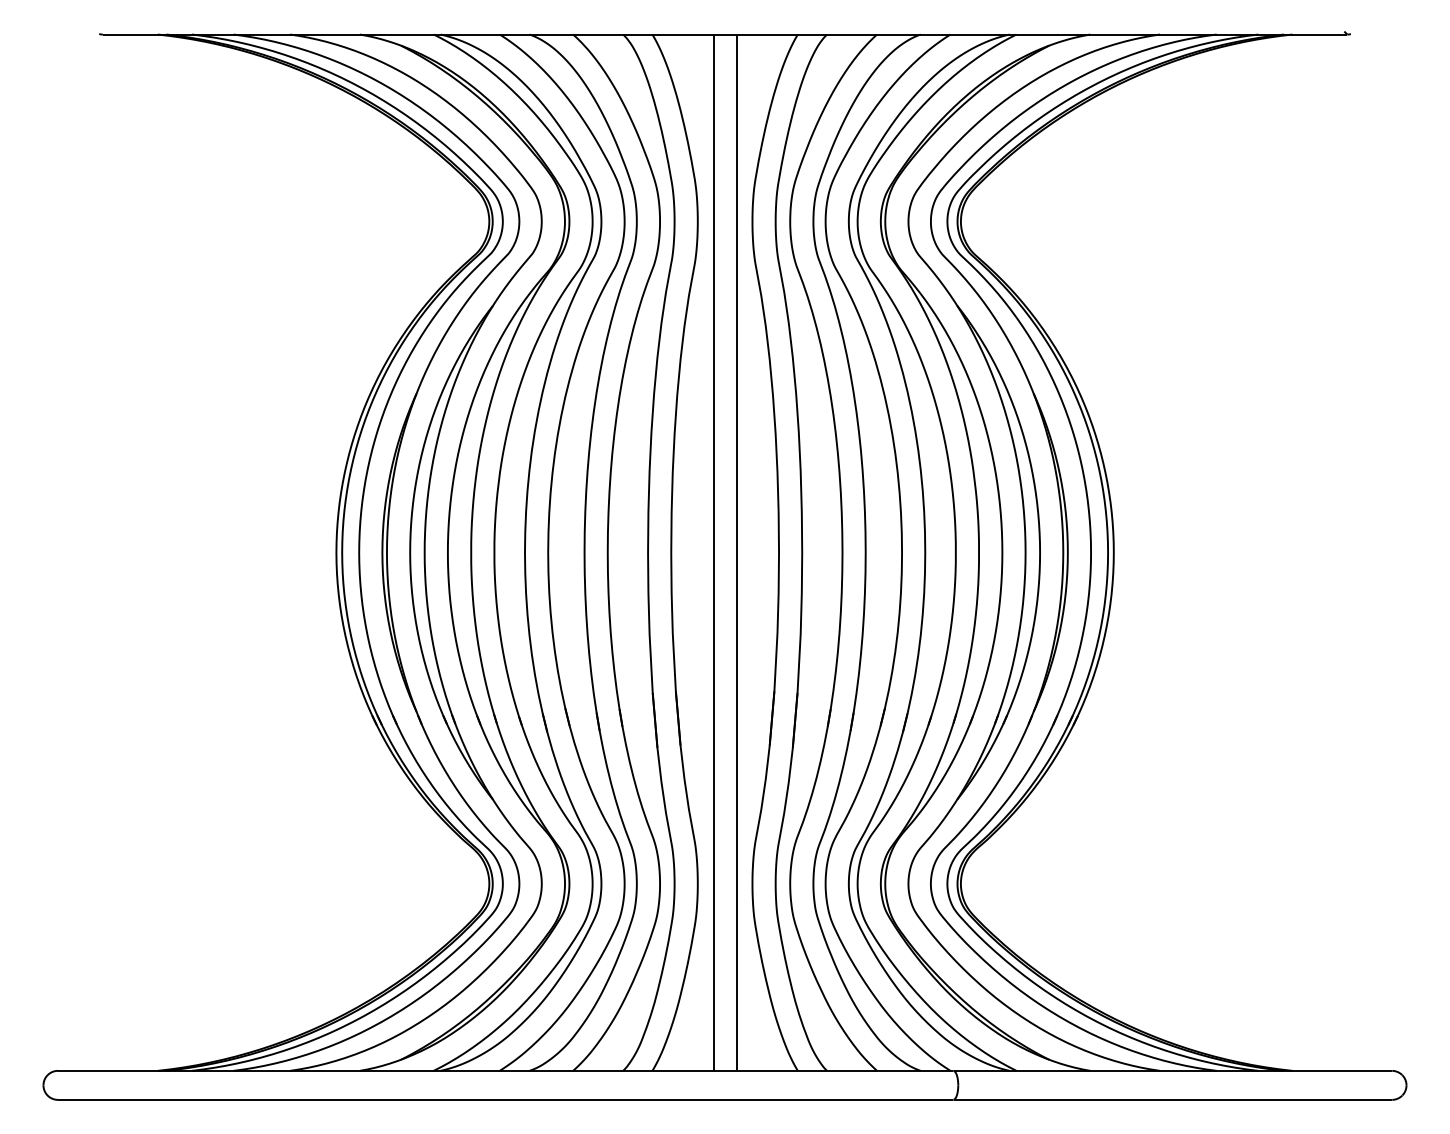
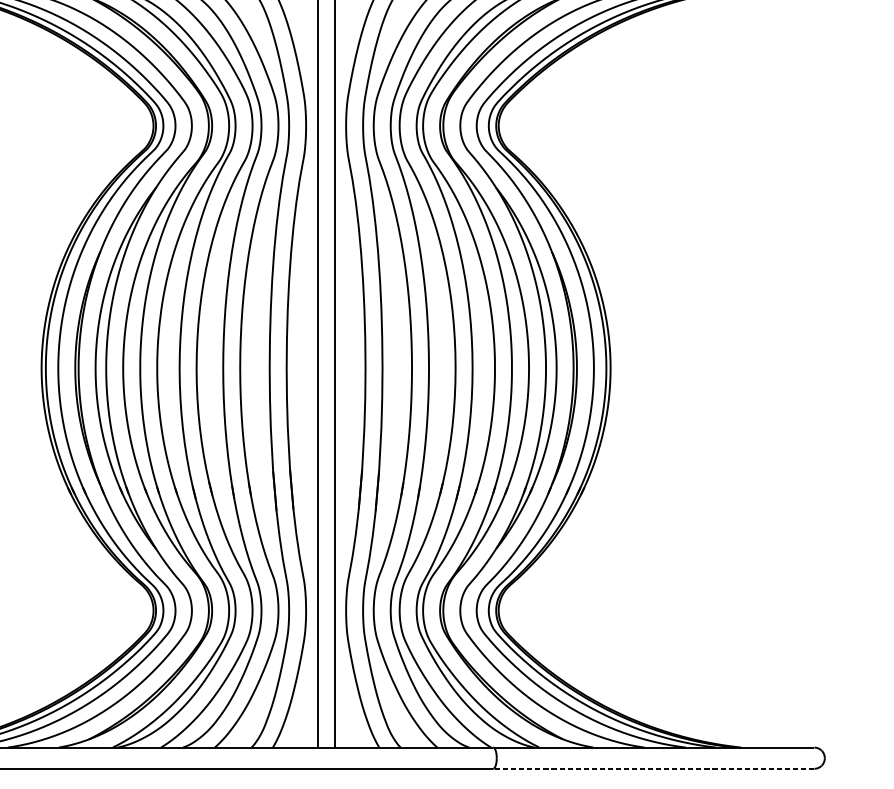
line: (1173, 1099) -> (654, 768), solid -> dashed

